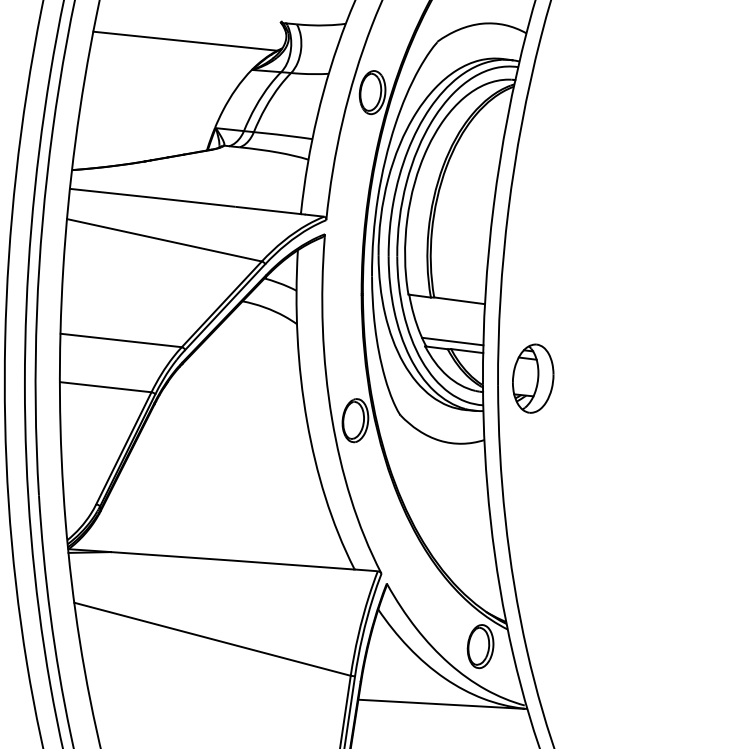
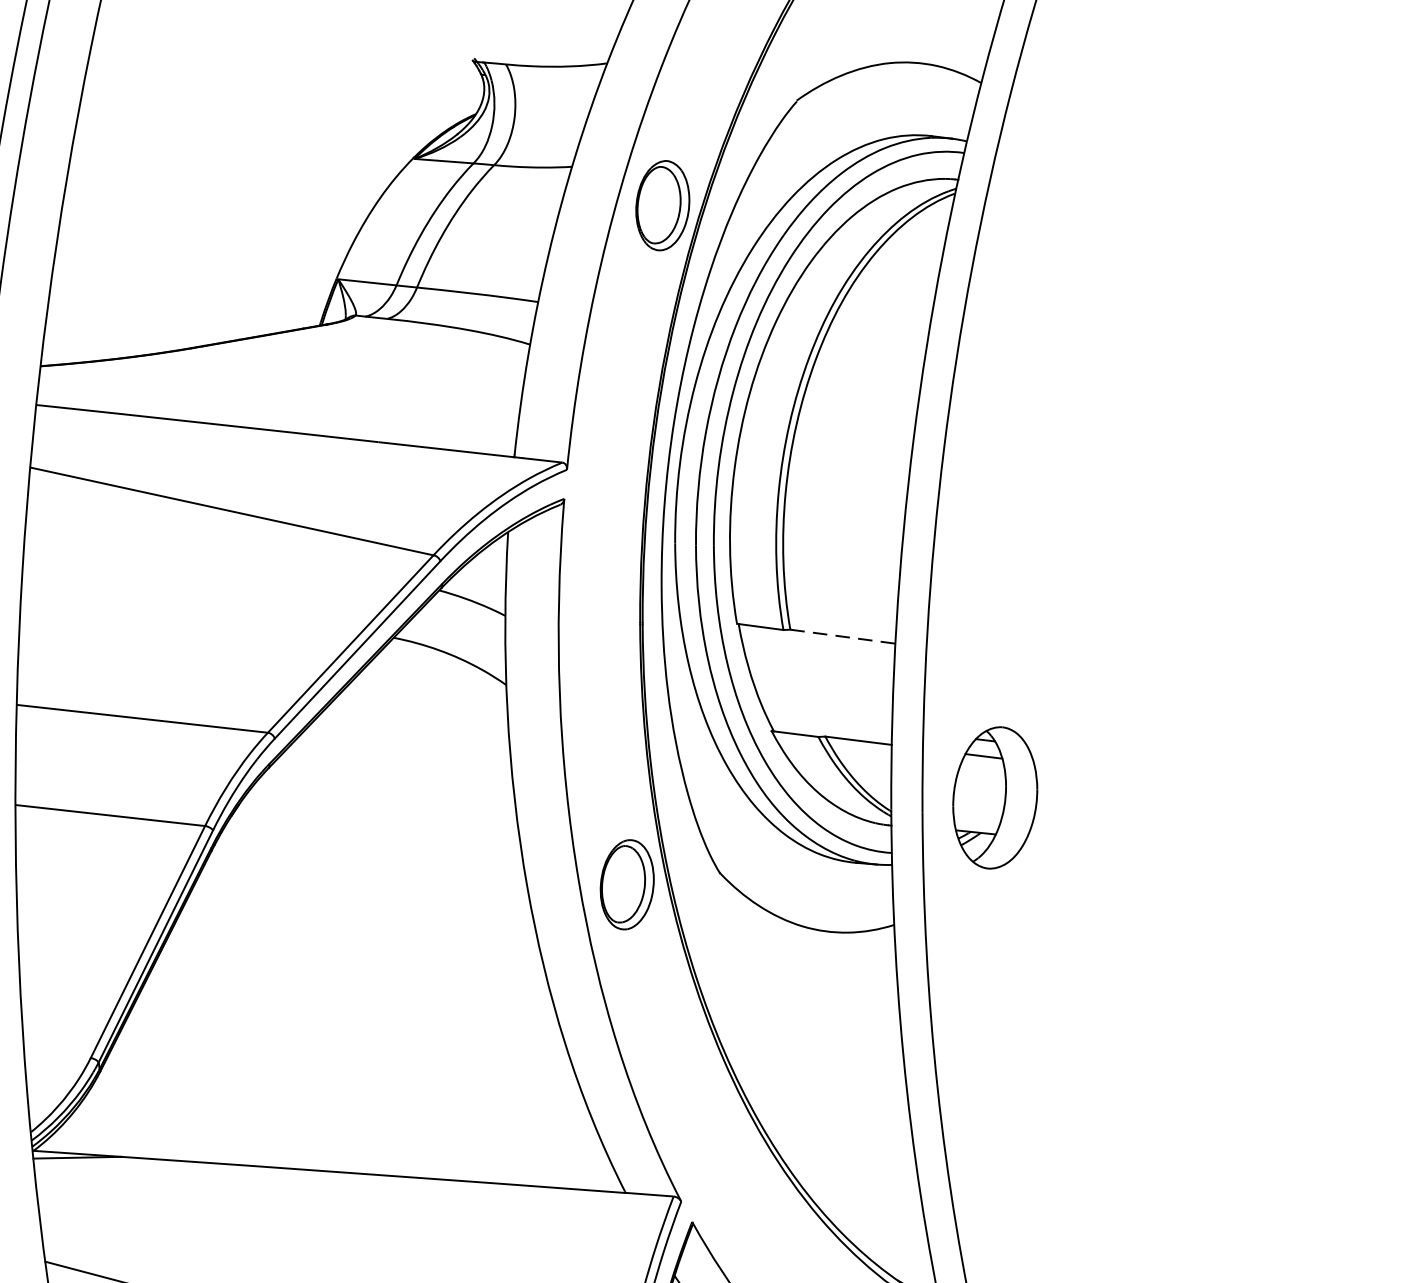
line: (185, 40) -> (275, 97), removed
line: (459, 300) -> (842, 636), solid -> dashed
line: (452, 341) -> (828, 720), removed

